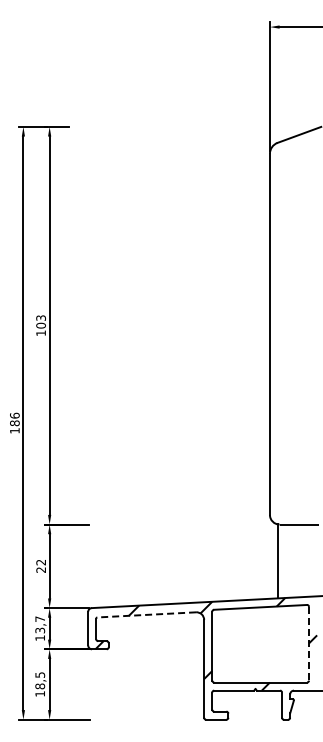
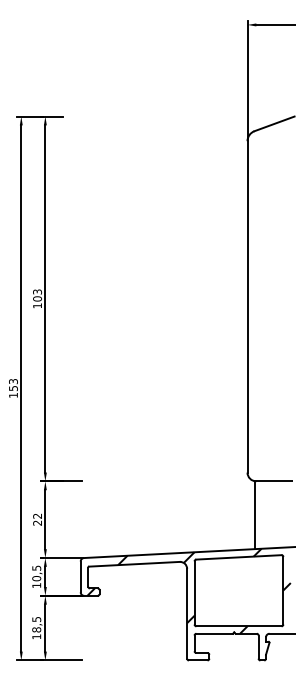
text: (14, 419) -> (13, 384), 186 -> 153
line: (146, 614) -> (134, 563), dashed -> solid
text: (40, 624) -> (36, 573), 13,7 -> 10,5
line: (309, 643) -> (283, 590), dashed -> solid

